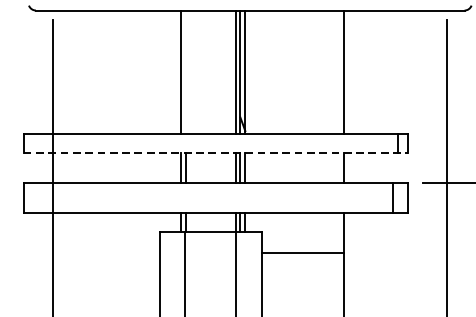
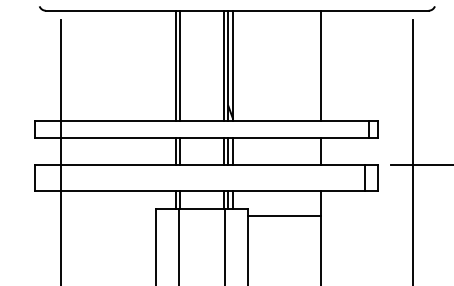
line: (186, 71) -> (180, 65), added
line: (215, 153) -> (206, 138), dashed -> solid
line: (302, 253) -> (283, 216), moved

